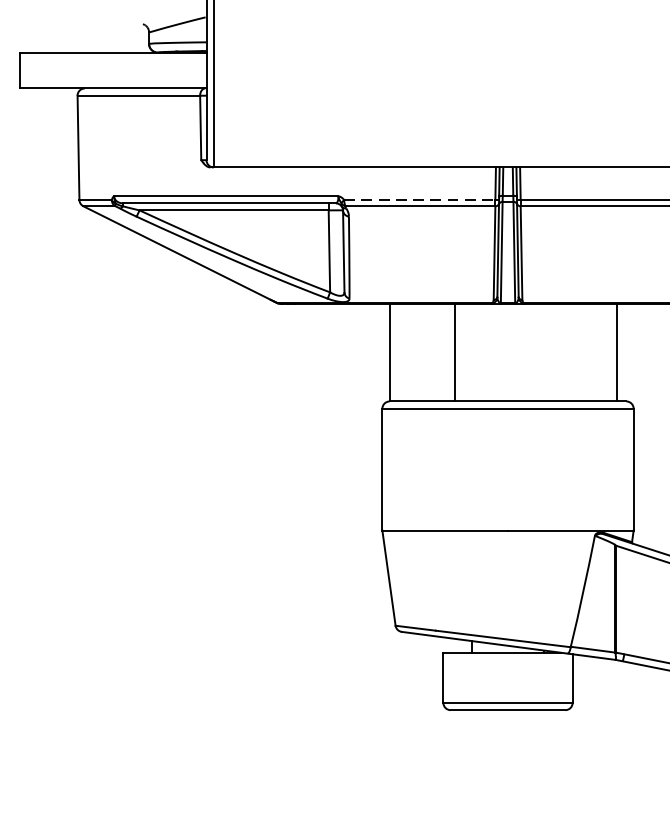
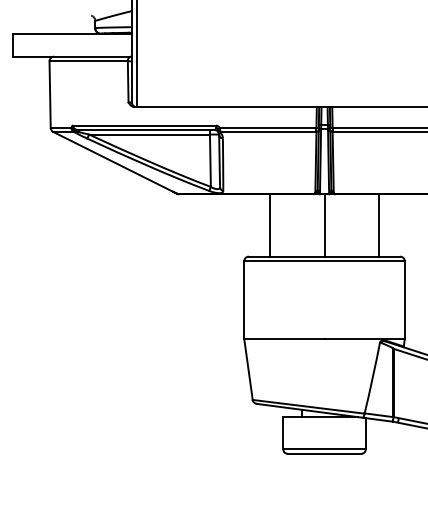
line: (420, 199) -> (268, 127), dashed -> solid
line: (388, 352) -> (269, 225), moved
line: (454, 352) -> (324, 225), moved
line: (617, 352) -> (379, 225), moved

